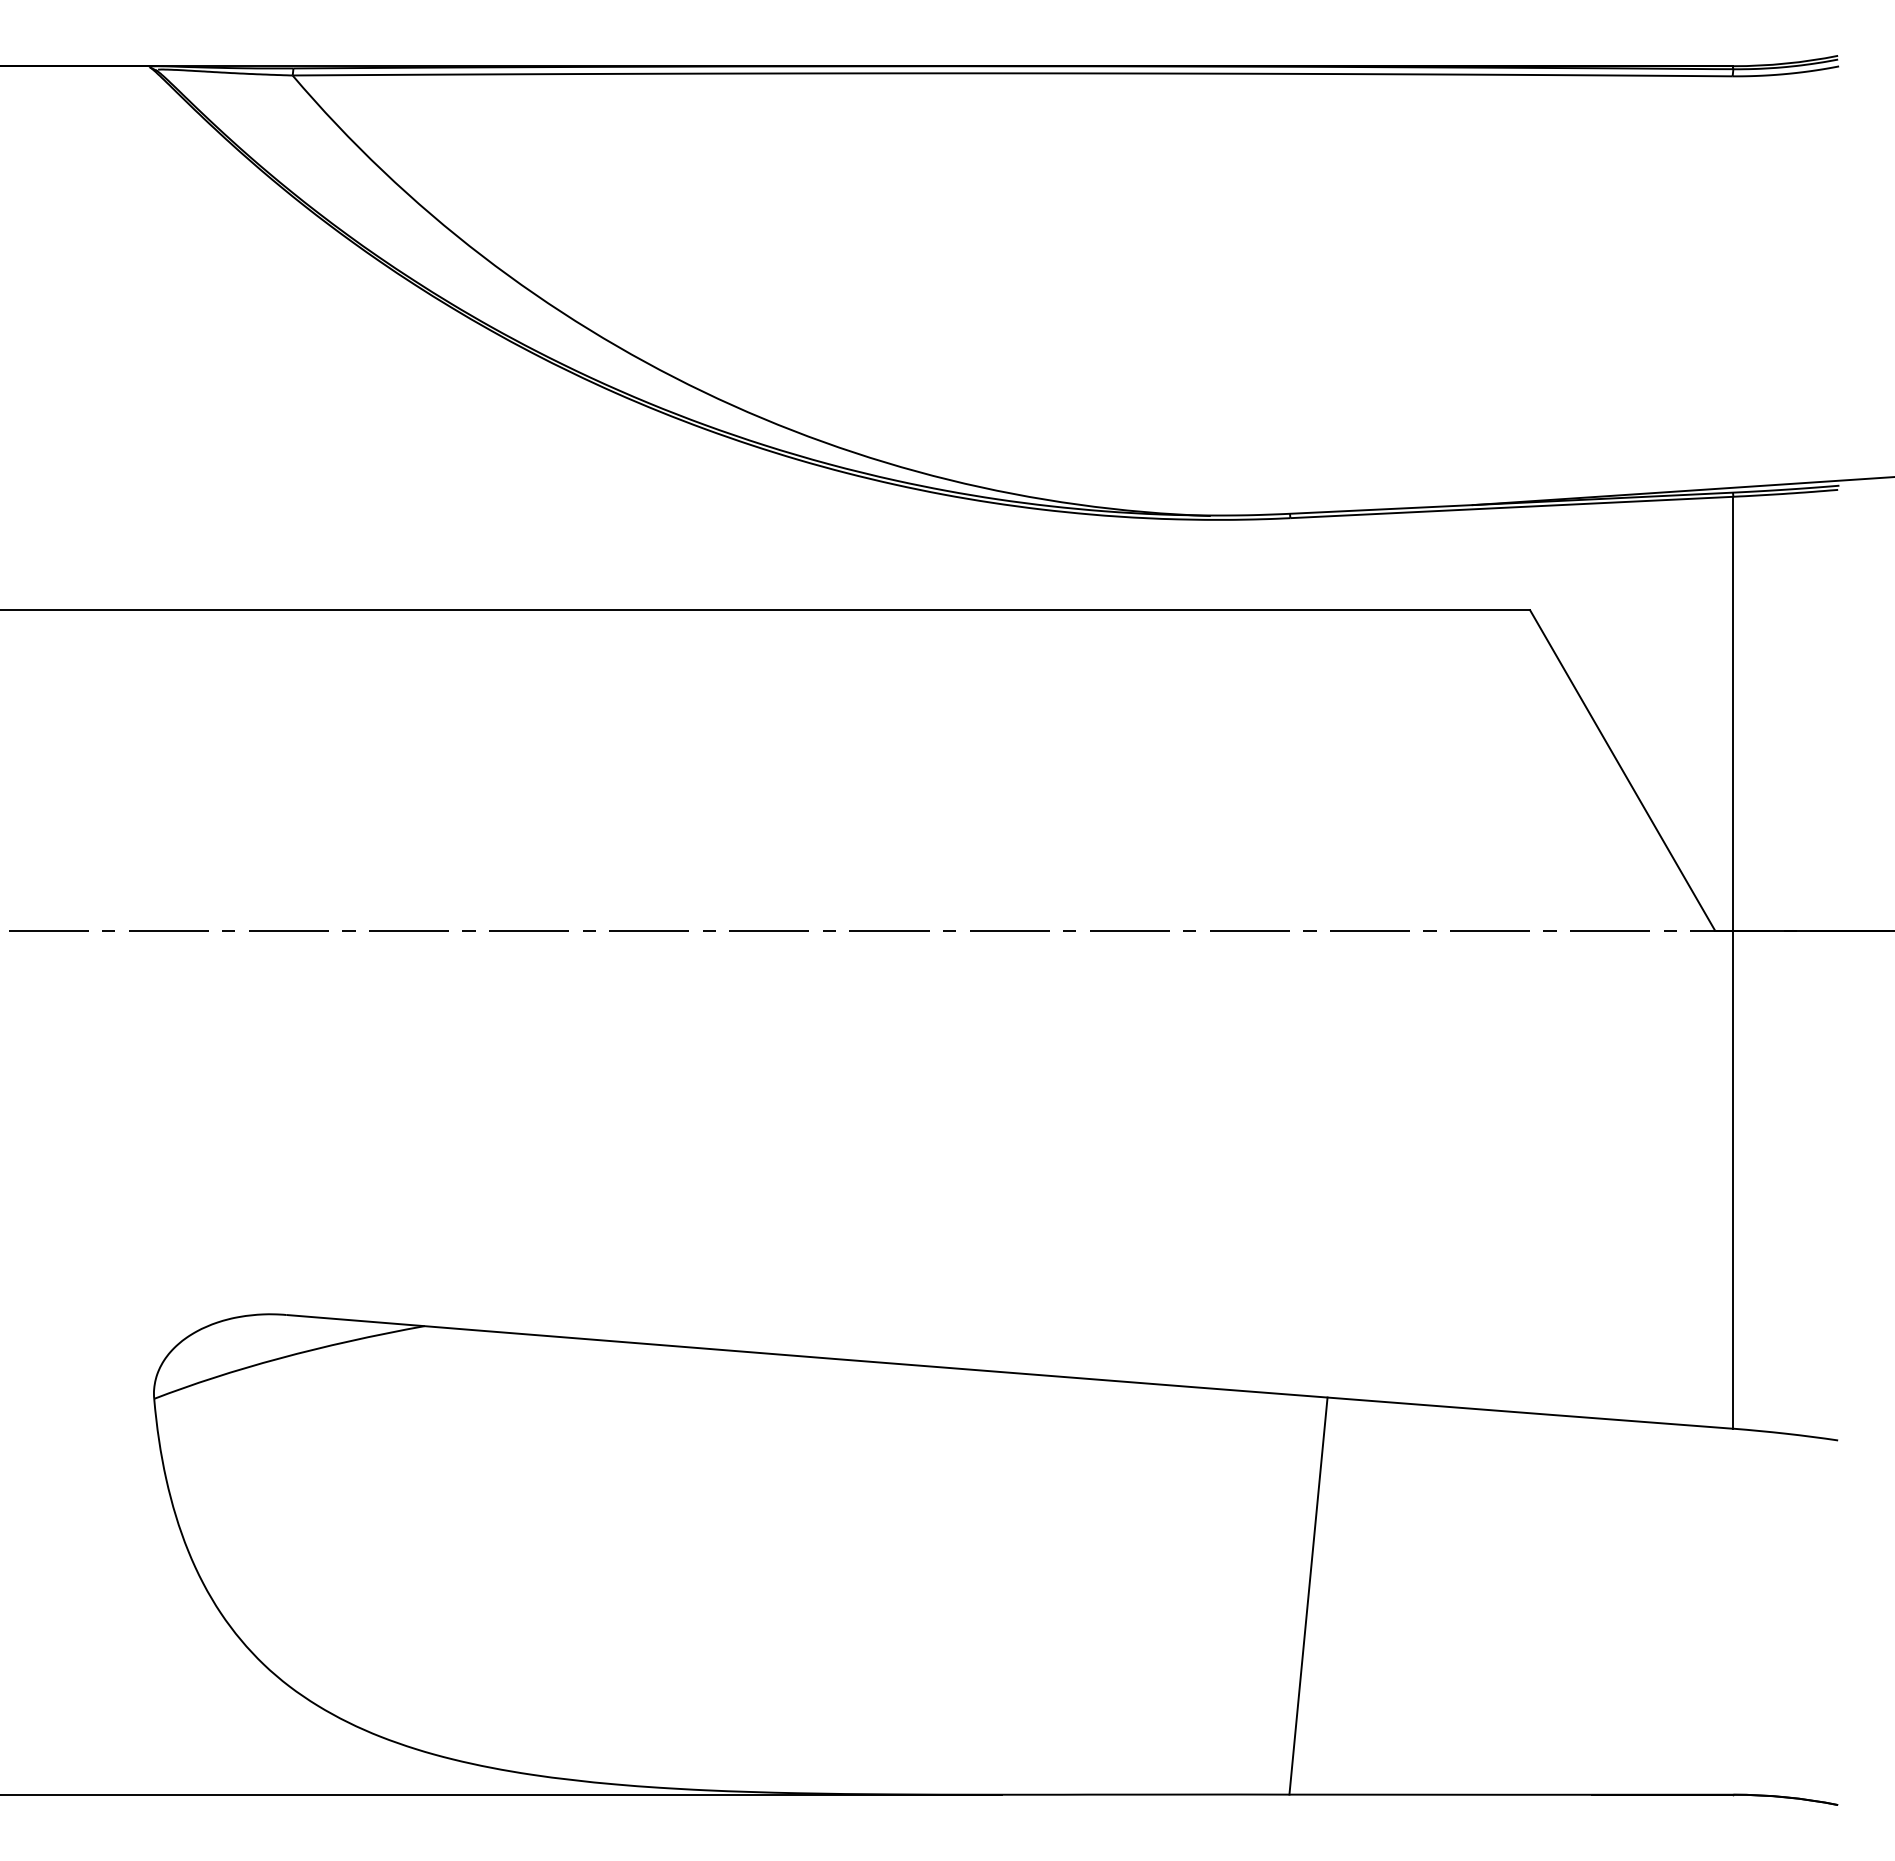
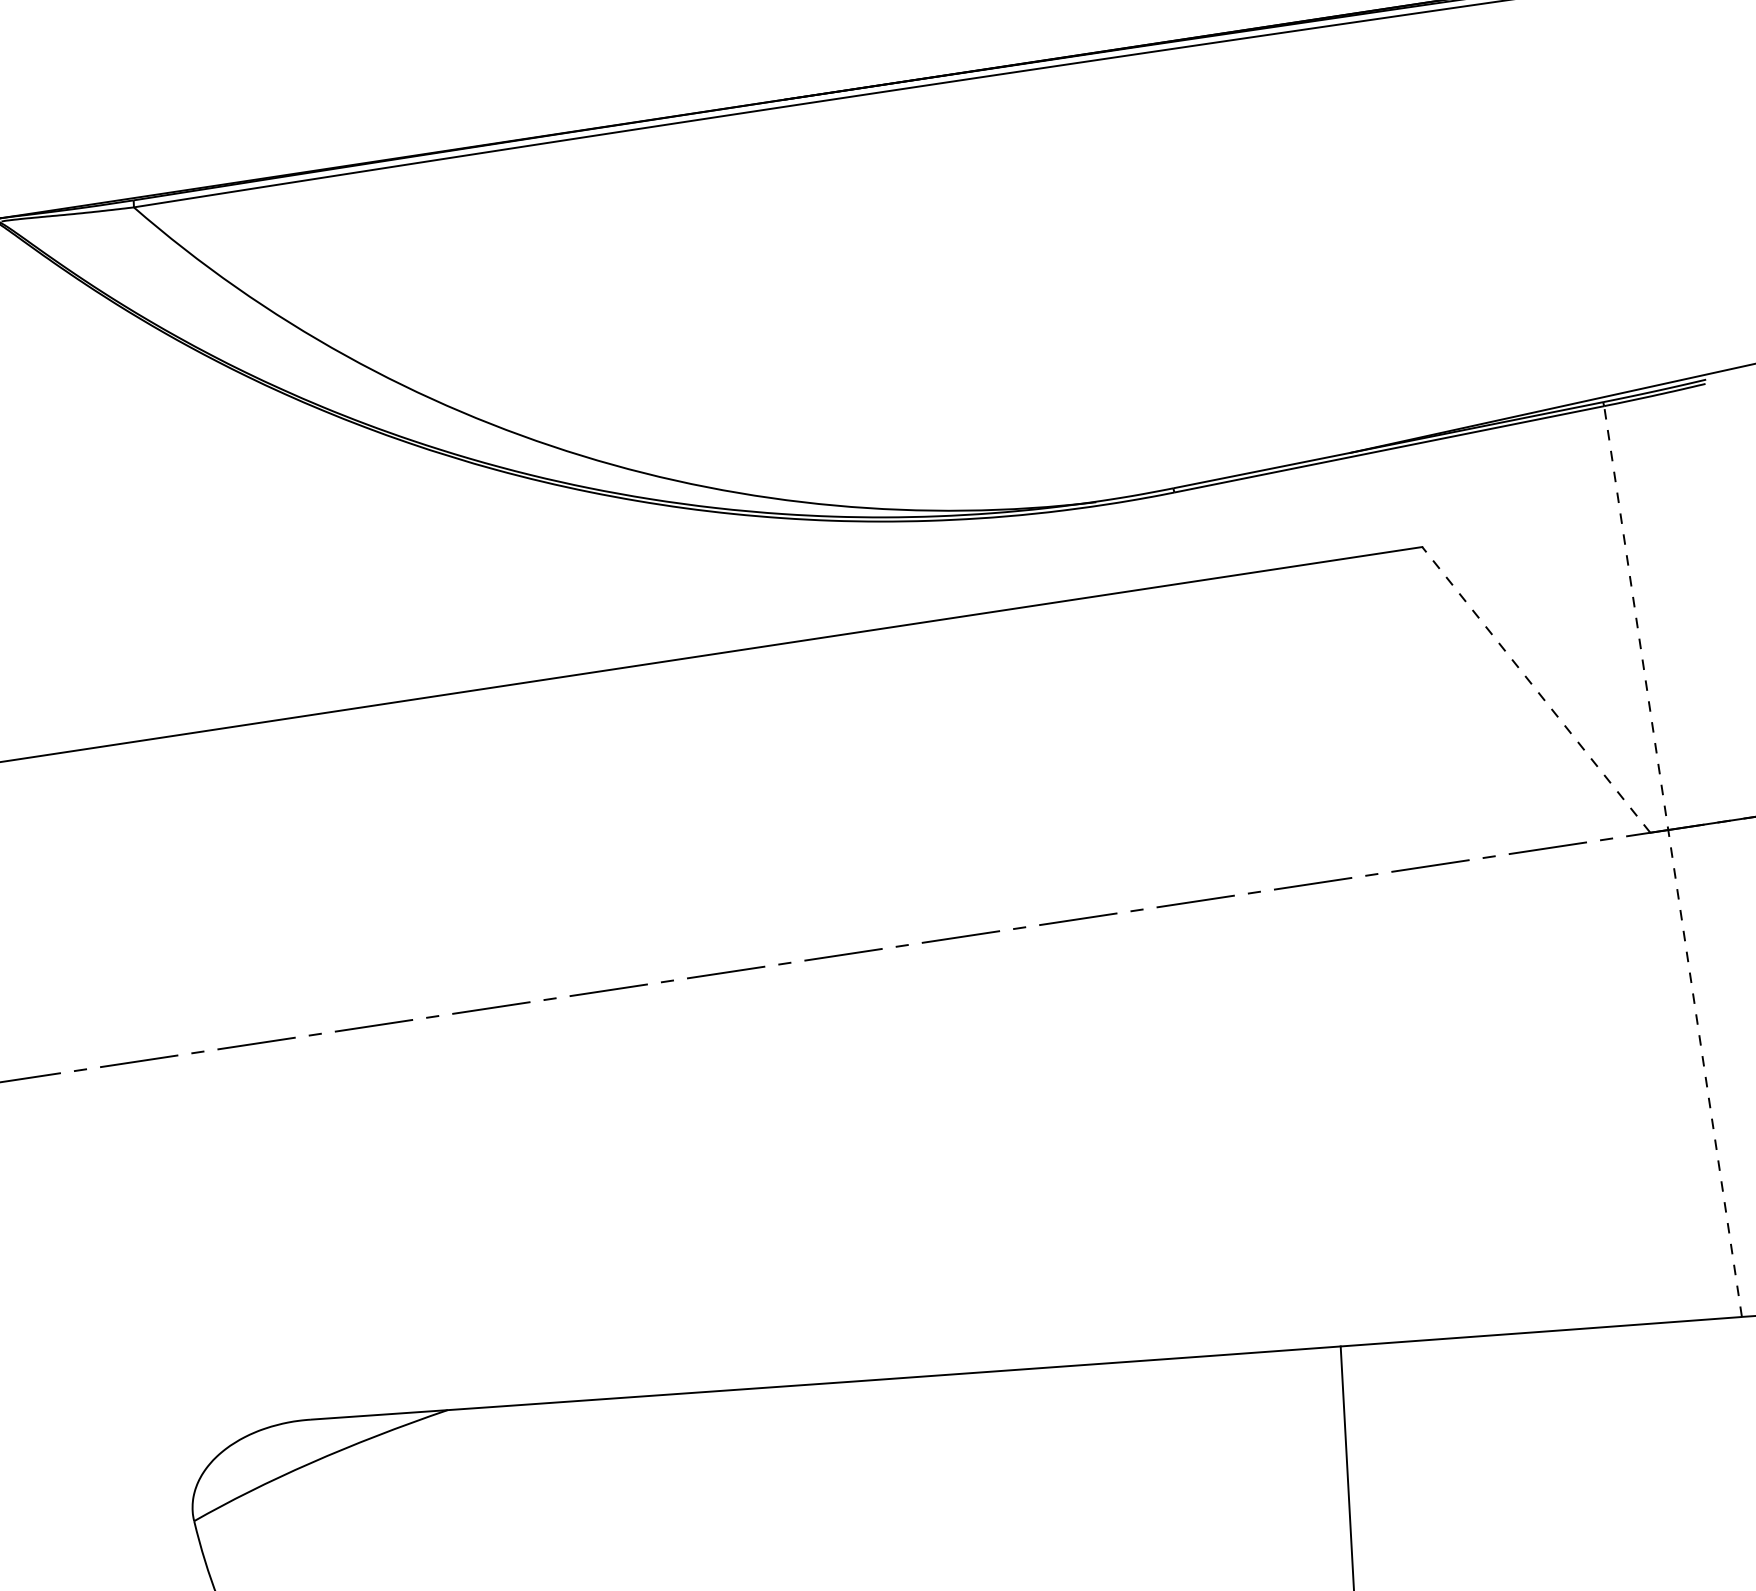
line: (1622, 770) -> (1536, 690), solid -> dashed
line: (1733, 962) -> (1673, 861), solid -> dashed

